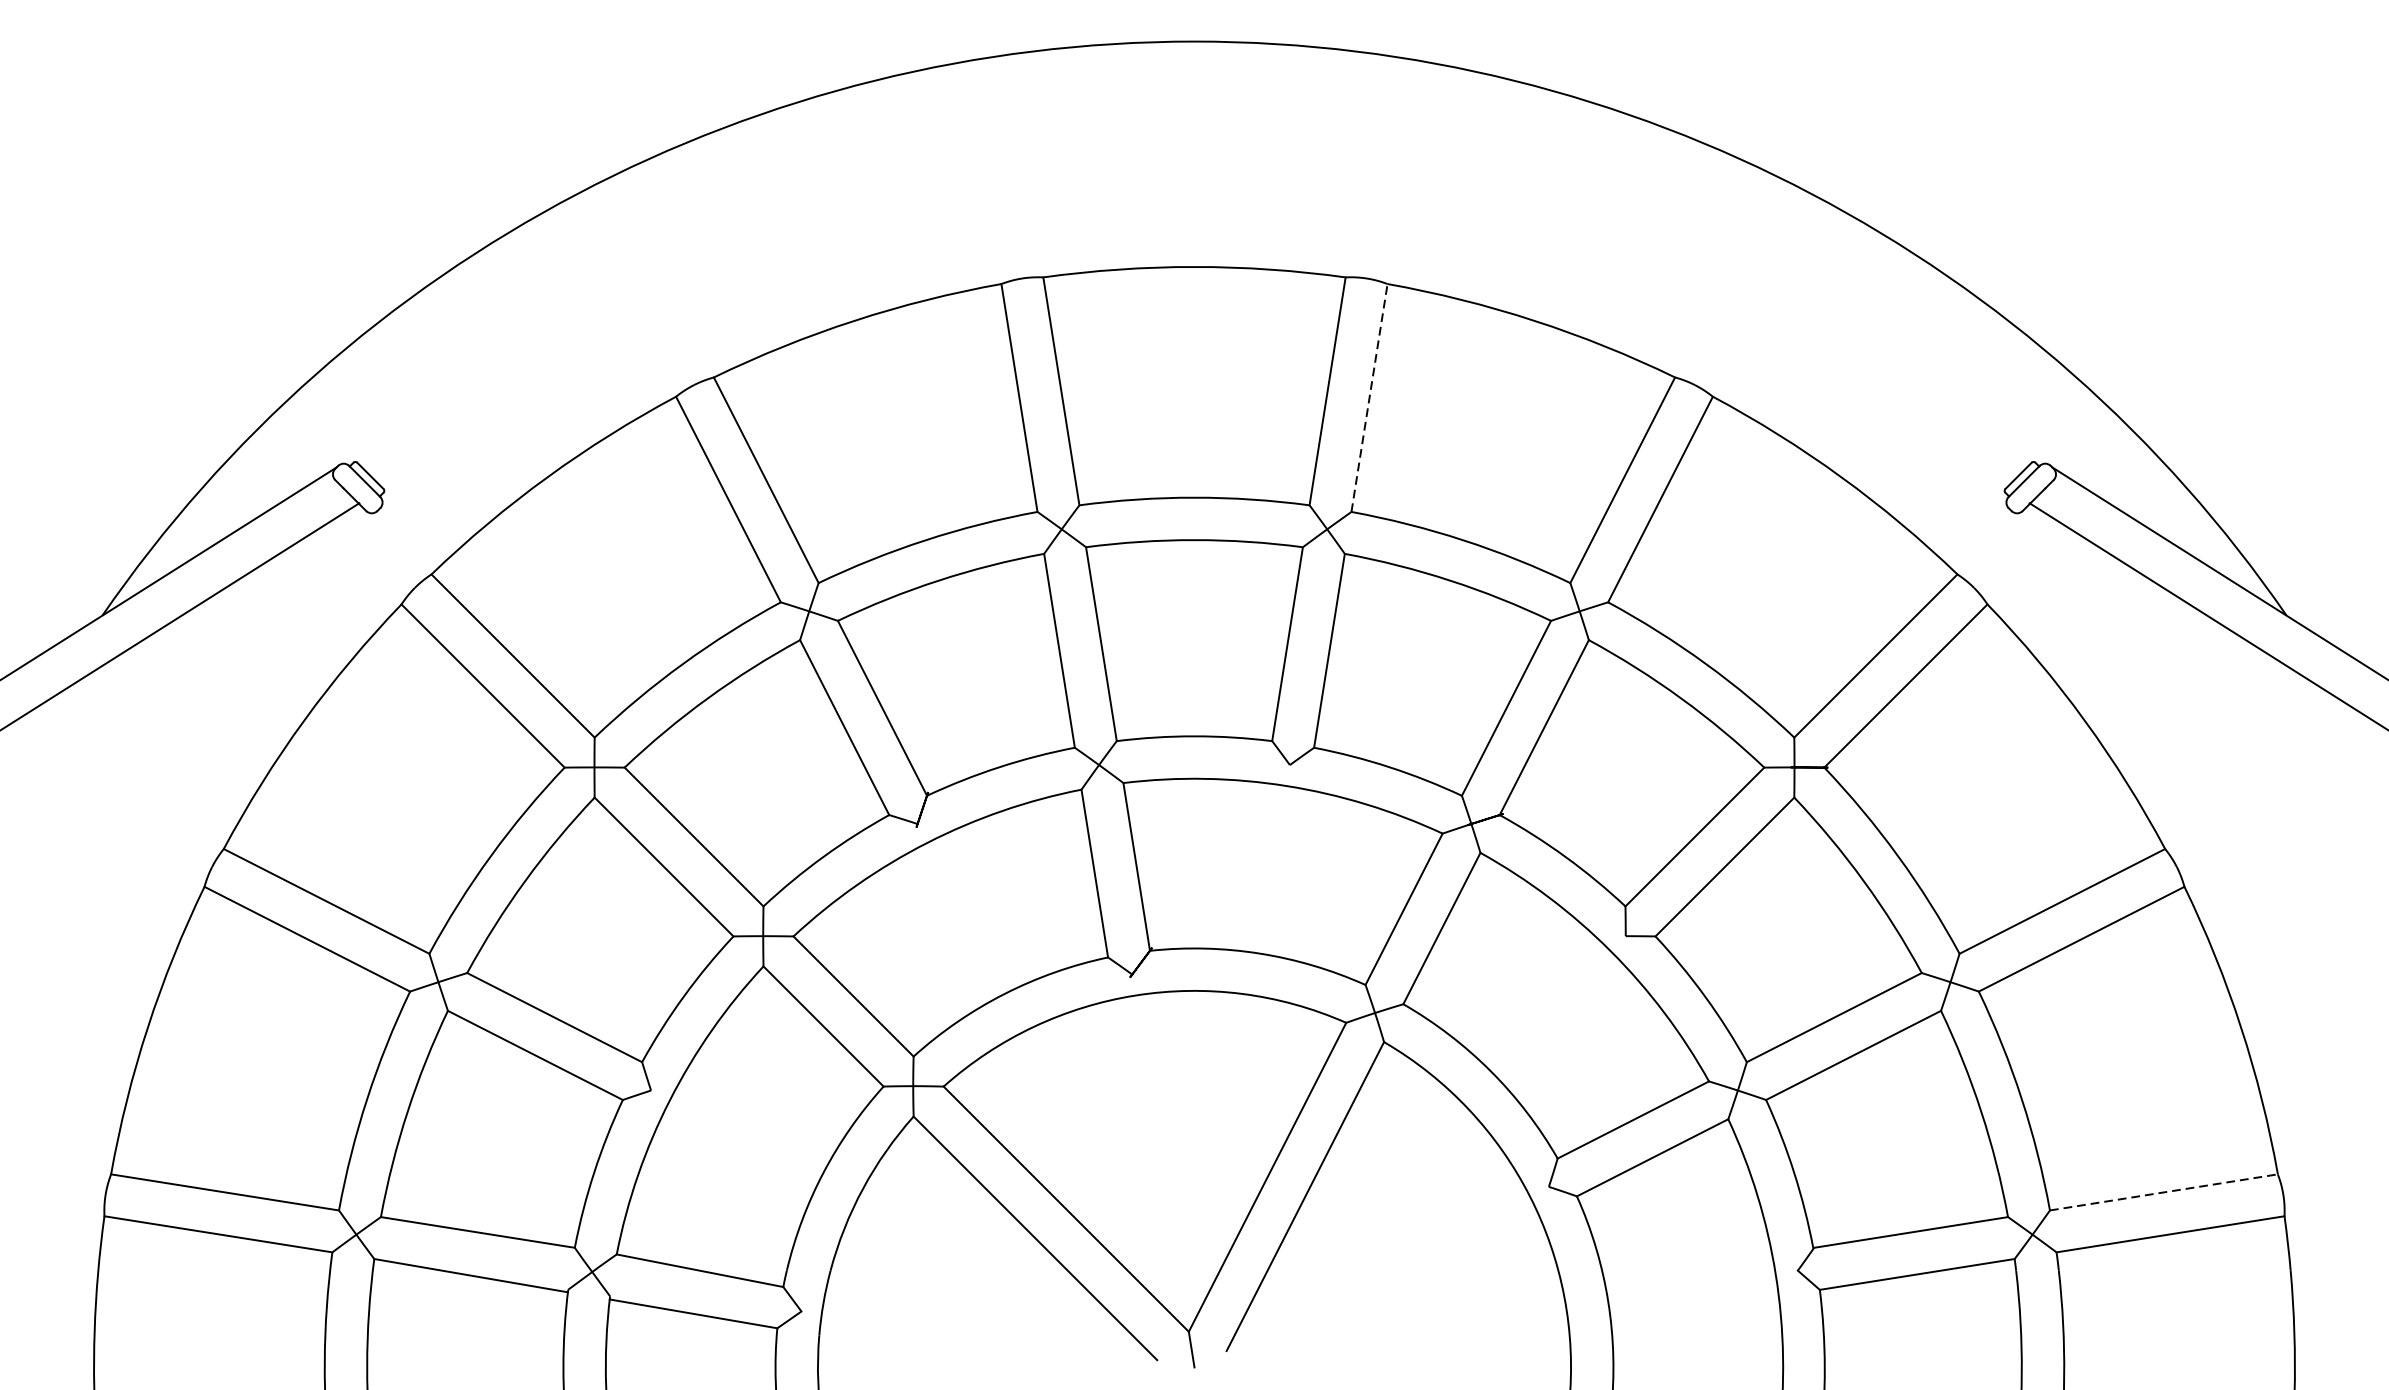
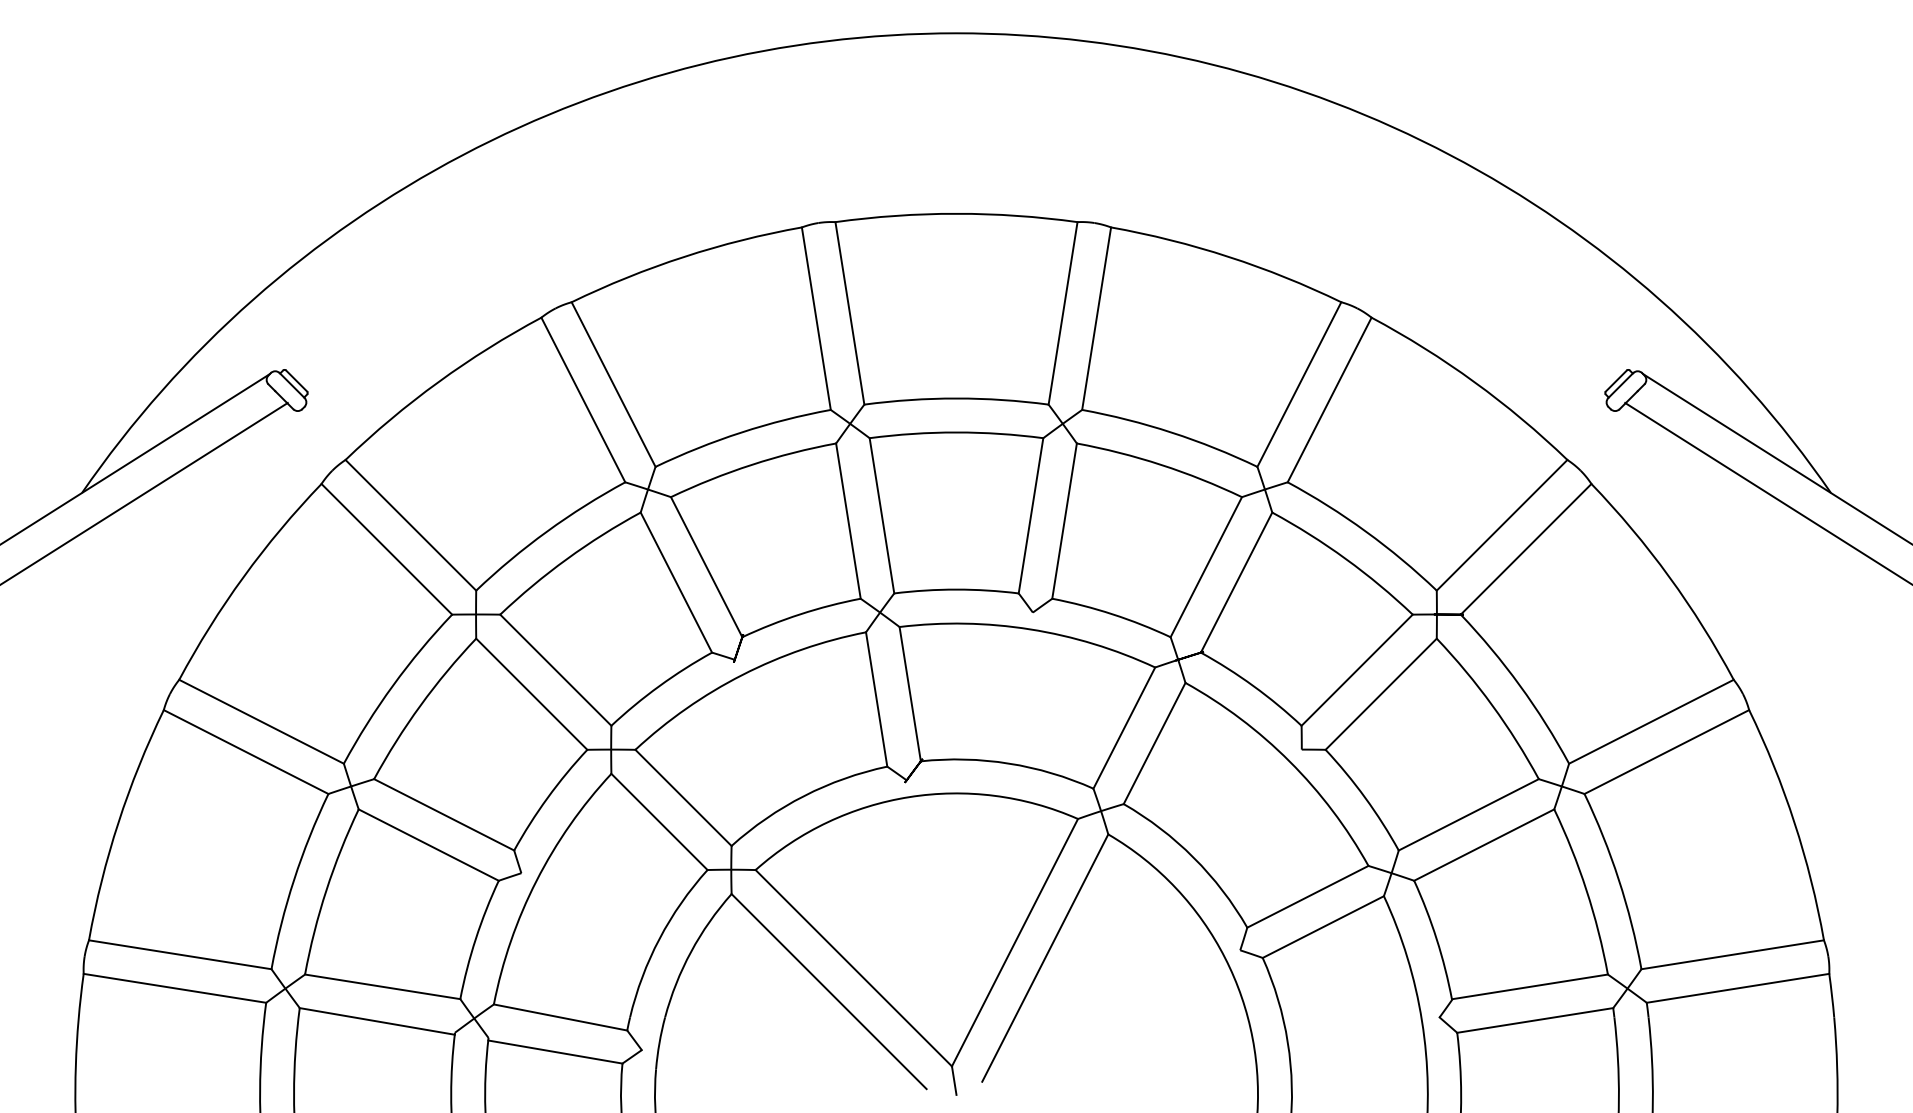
line: (1369, 397) -> (1096, 318), dashed -> solid
line: (2164, 1192) -> (1733, 954), dashed -> solid

